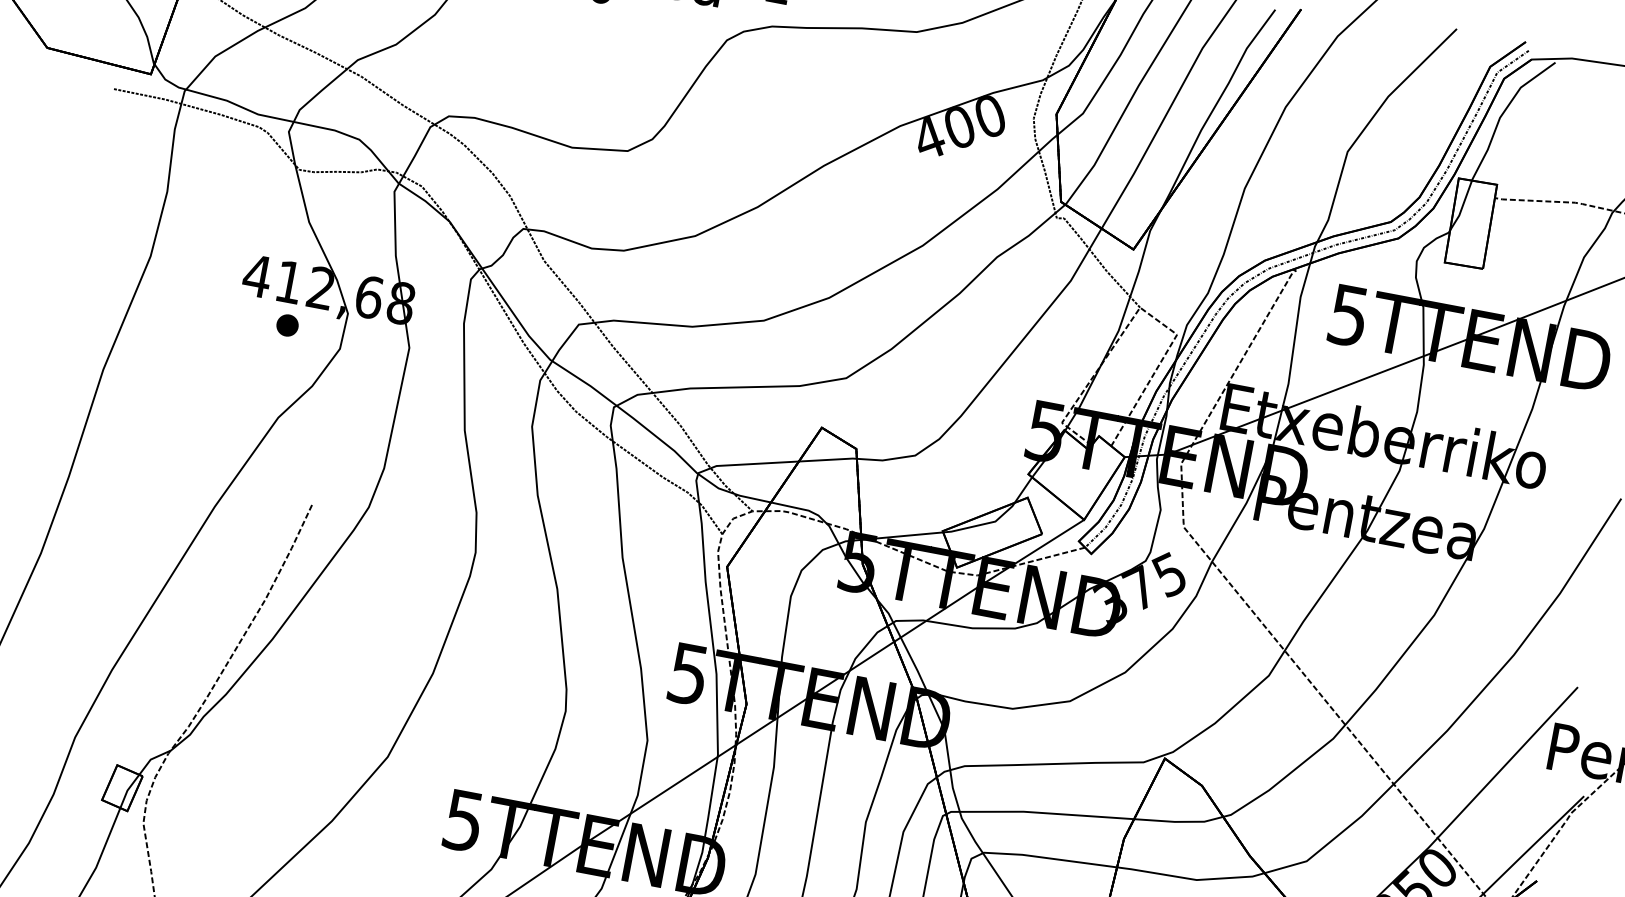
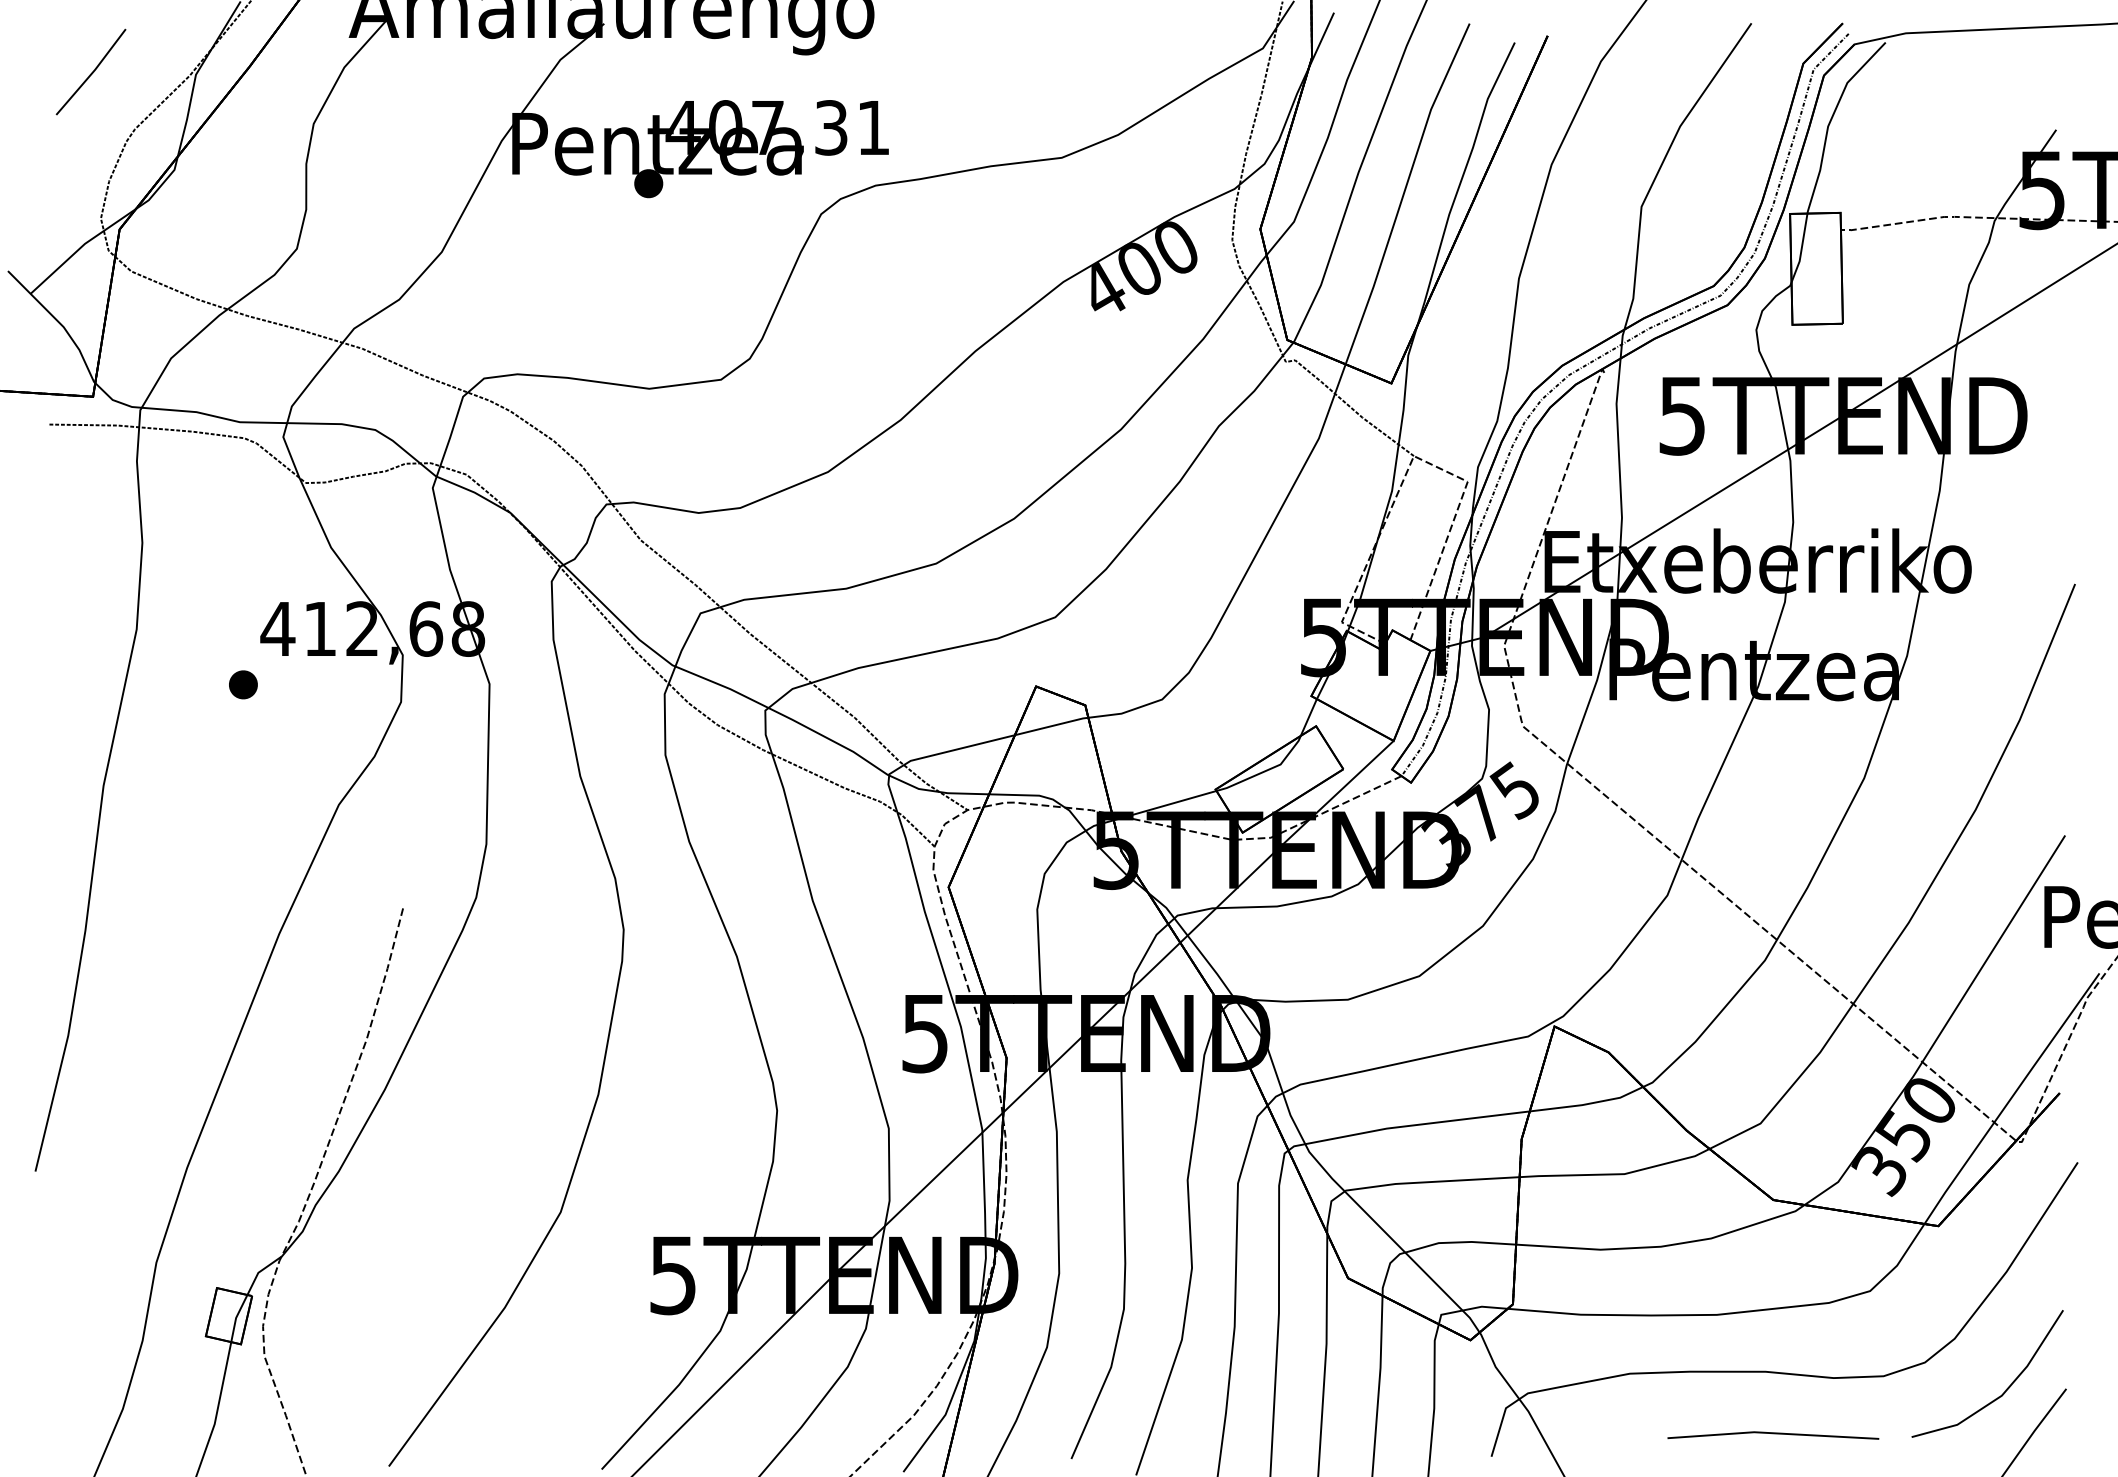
part: (287, 325) -> (243, 684), moved

